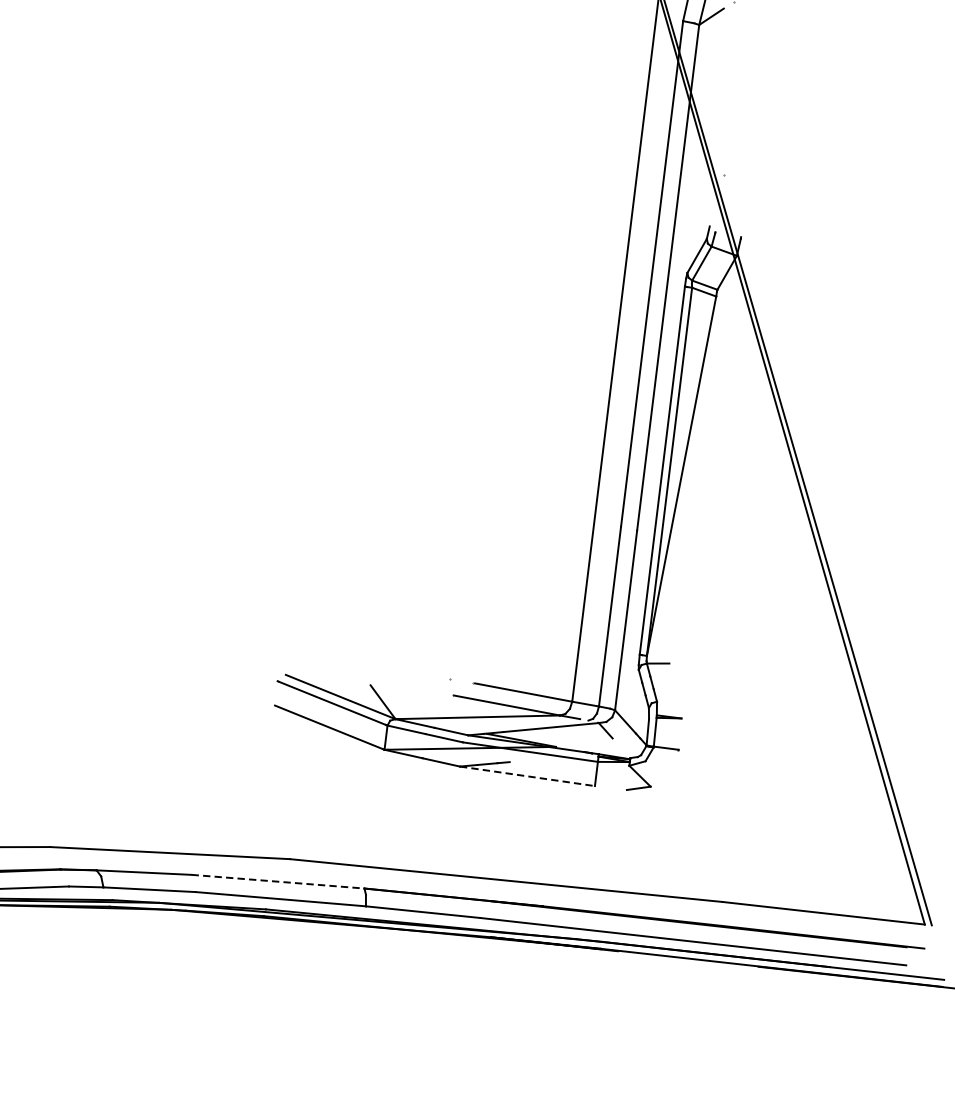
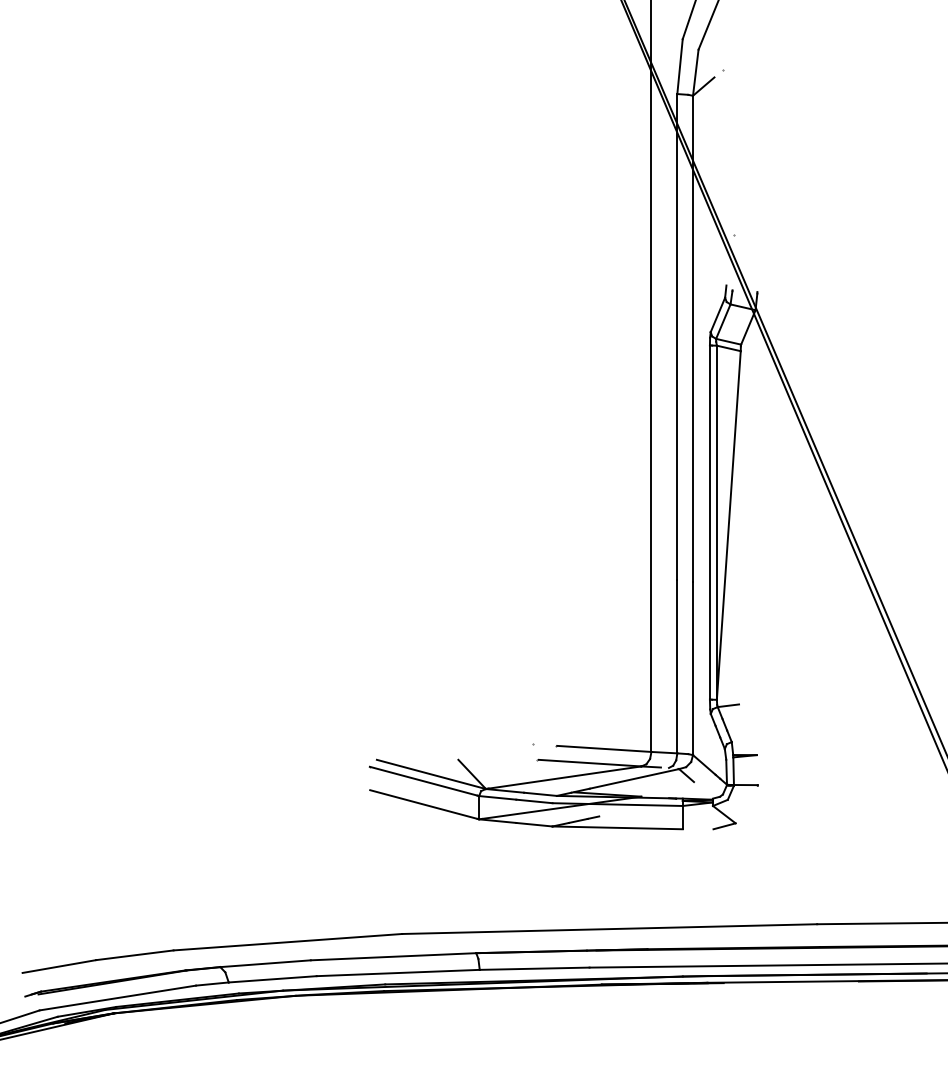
line: (528, 776) -> (618, 827), dashed -> solid
line: (278, 881) -> (393, 956), dashed -> solid

